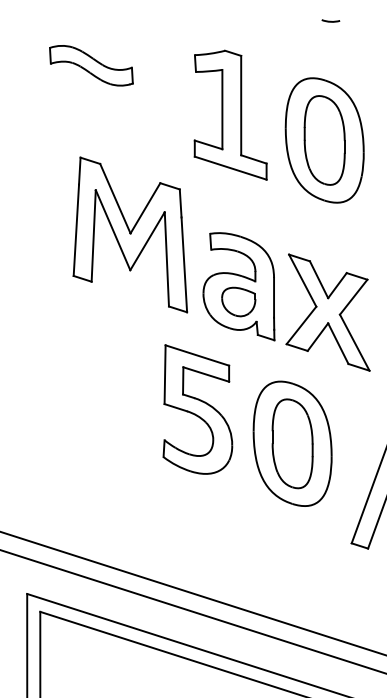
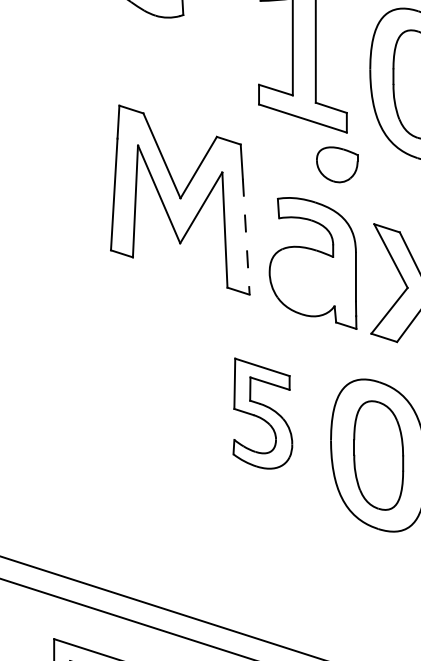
line: (184, 265) -> (246, 237), solid -> dashed
part: (238, 301) -> (336, 164), moved
part: (197, 409) -> (262, 413), size x0.7

